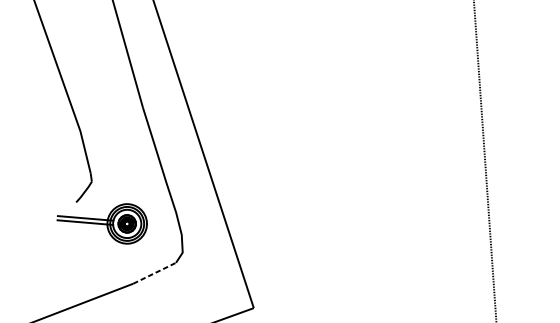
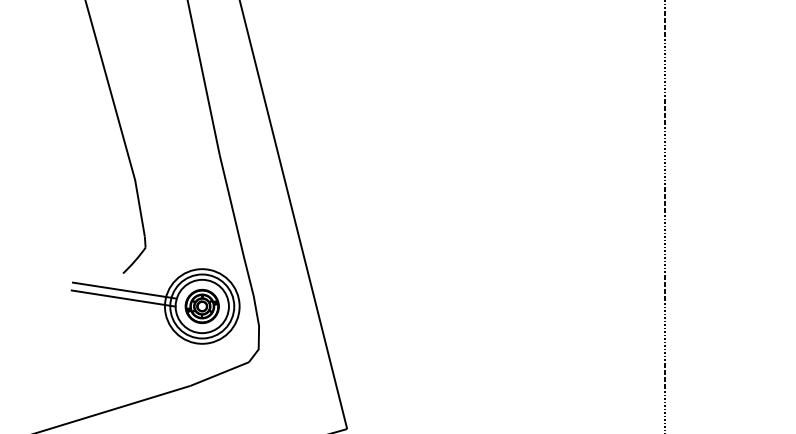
part: (102, 225) -> (155, 306), size x1.43
line: (155, 272) -> (220, 373), dashed -> solid

